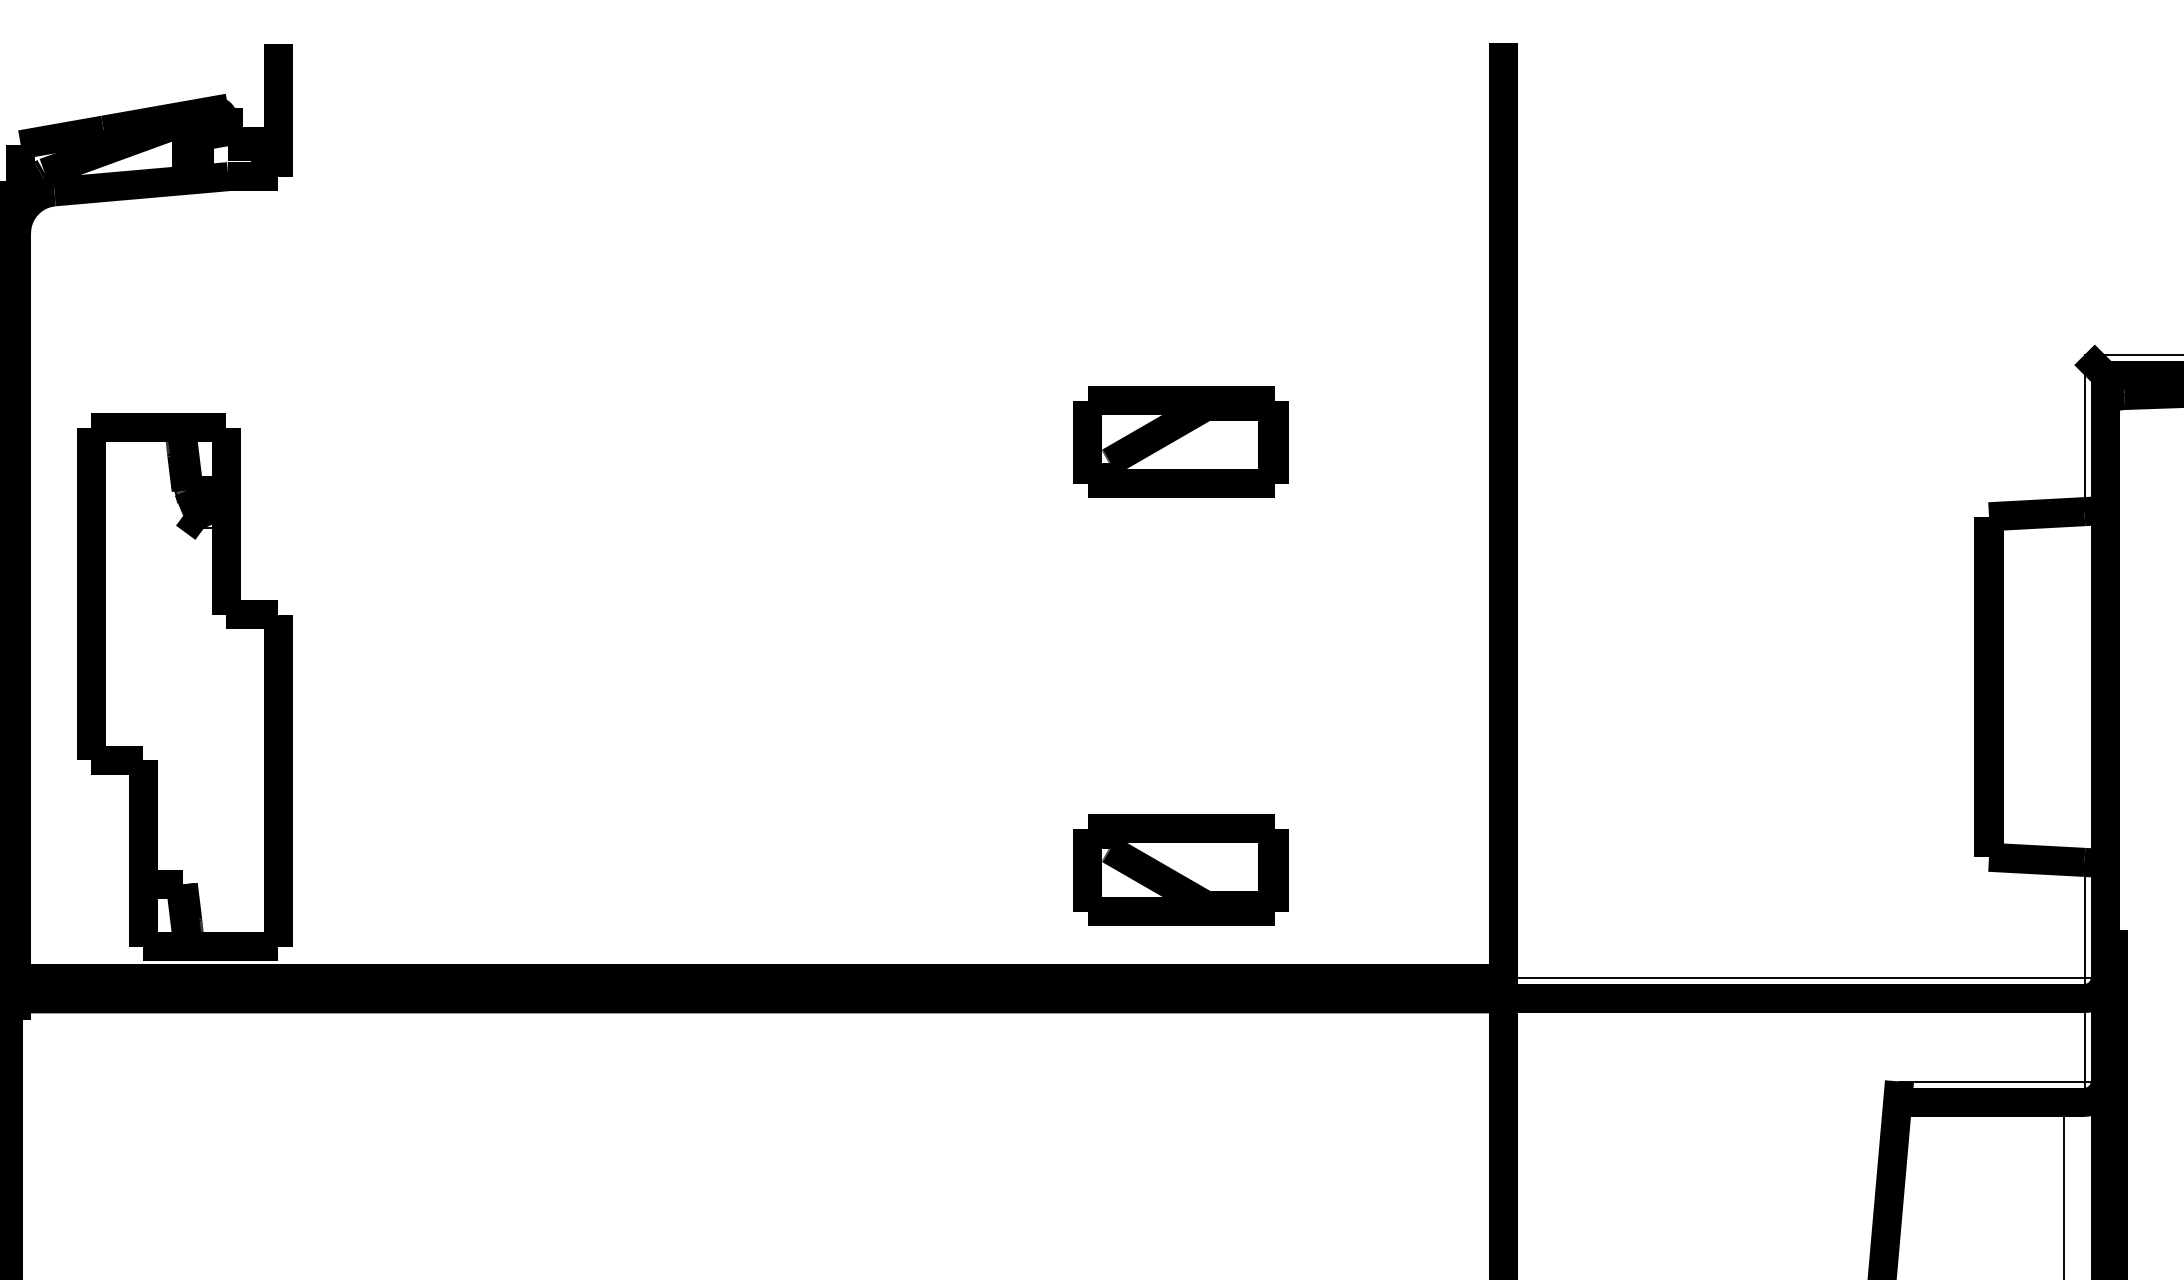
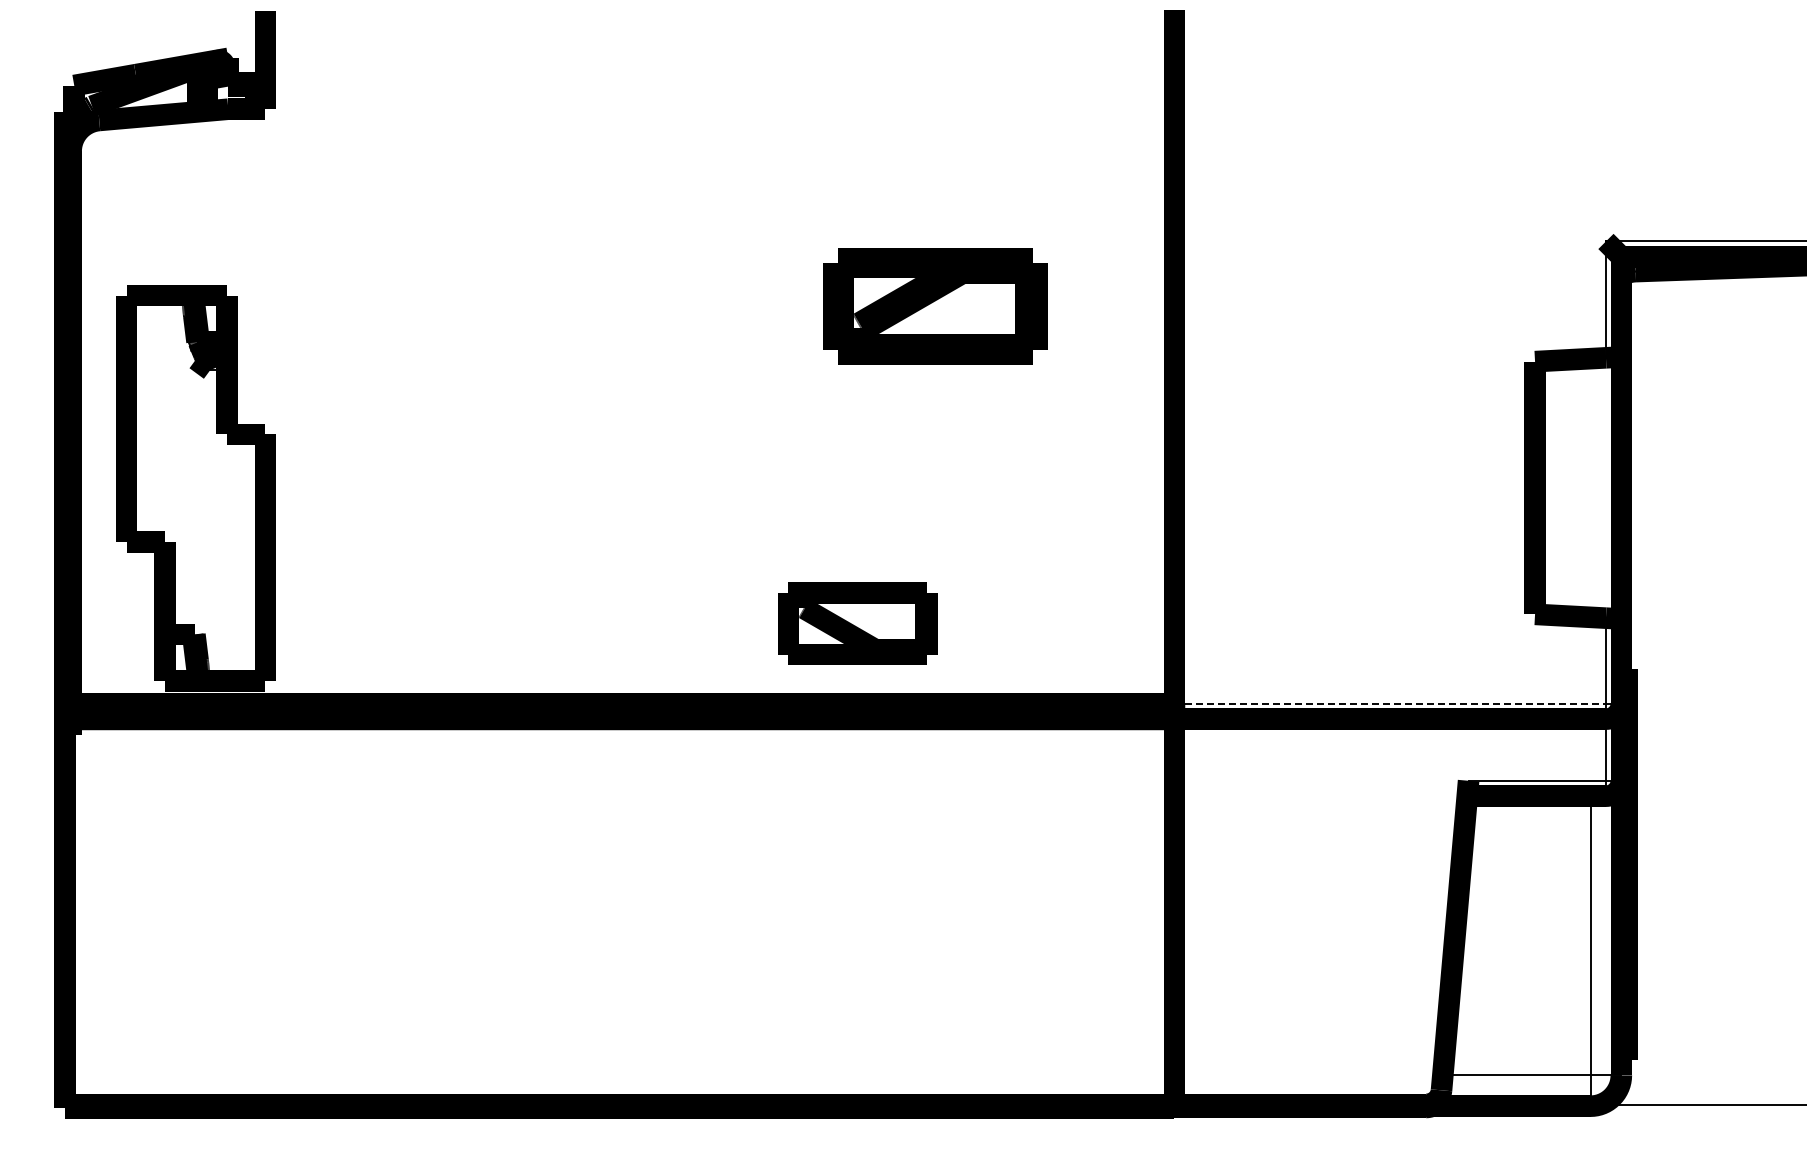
part: (1181, 442) -> (935, 306), size x1.4
part: (1181, 869) -> (857, 623), moved
line: (1794, 977) -> (1390, 703), solid -> dashed

